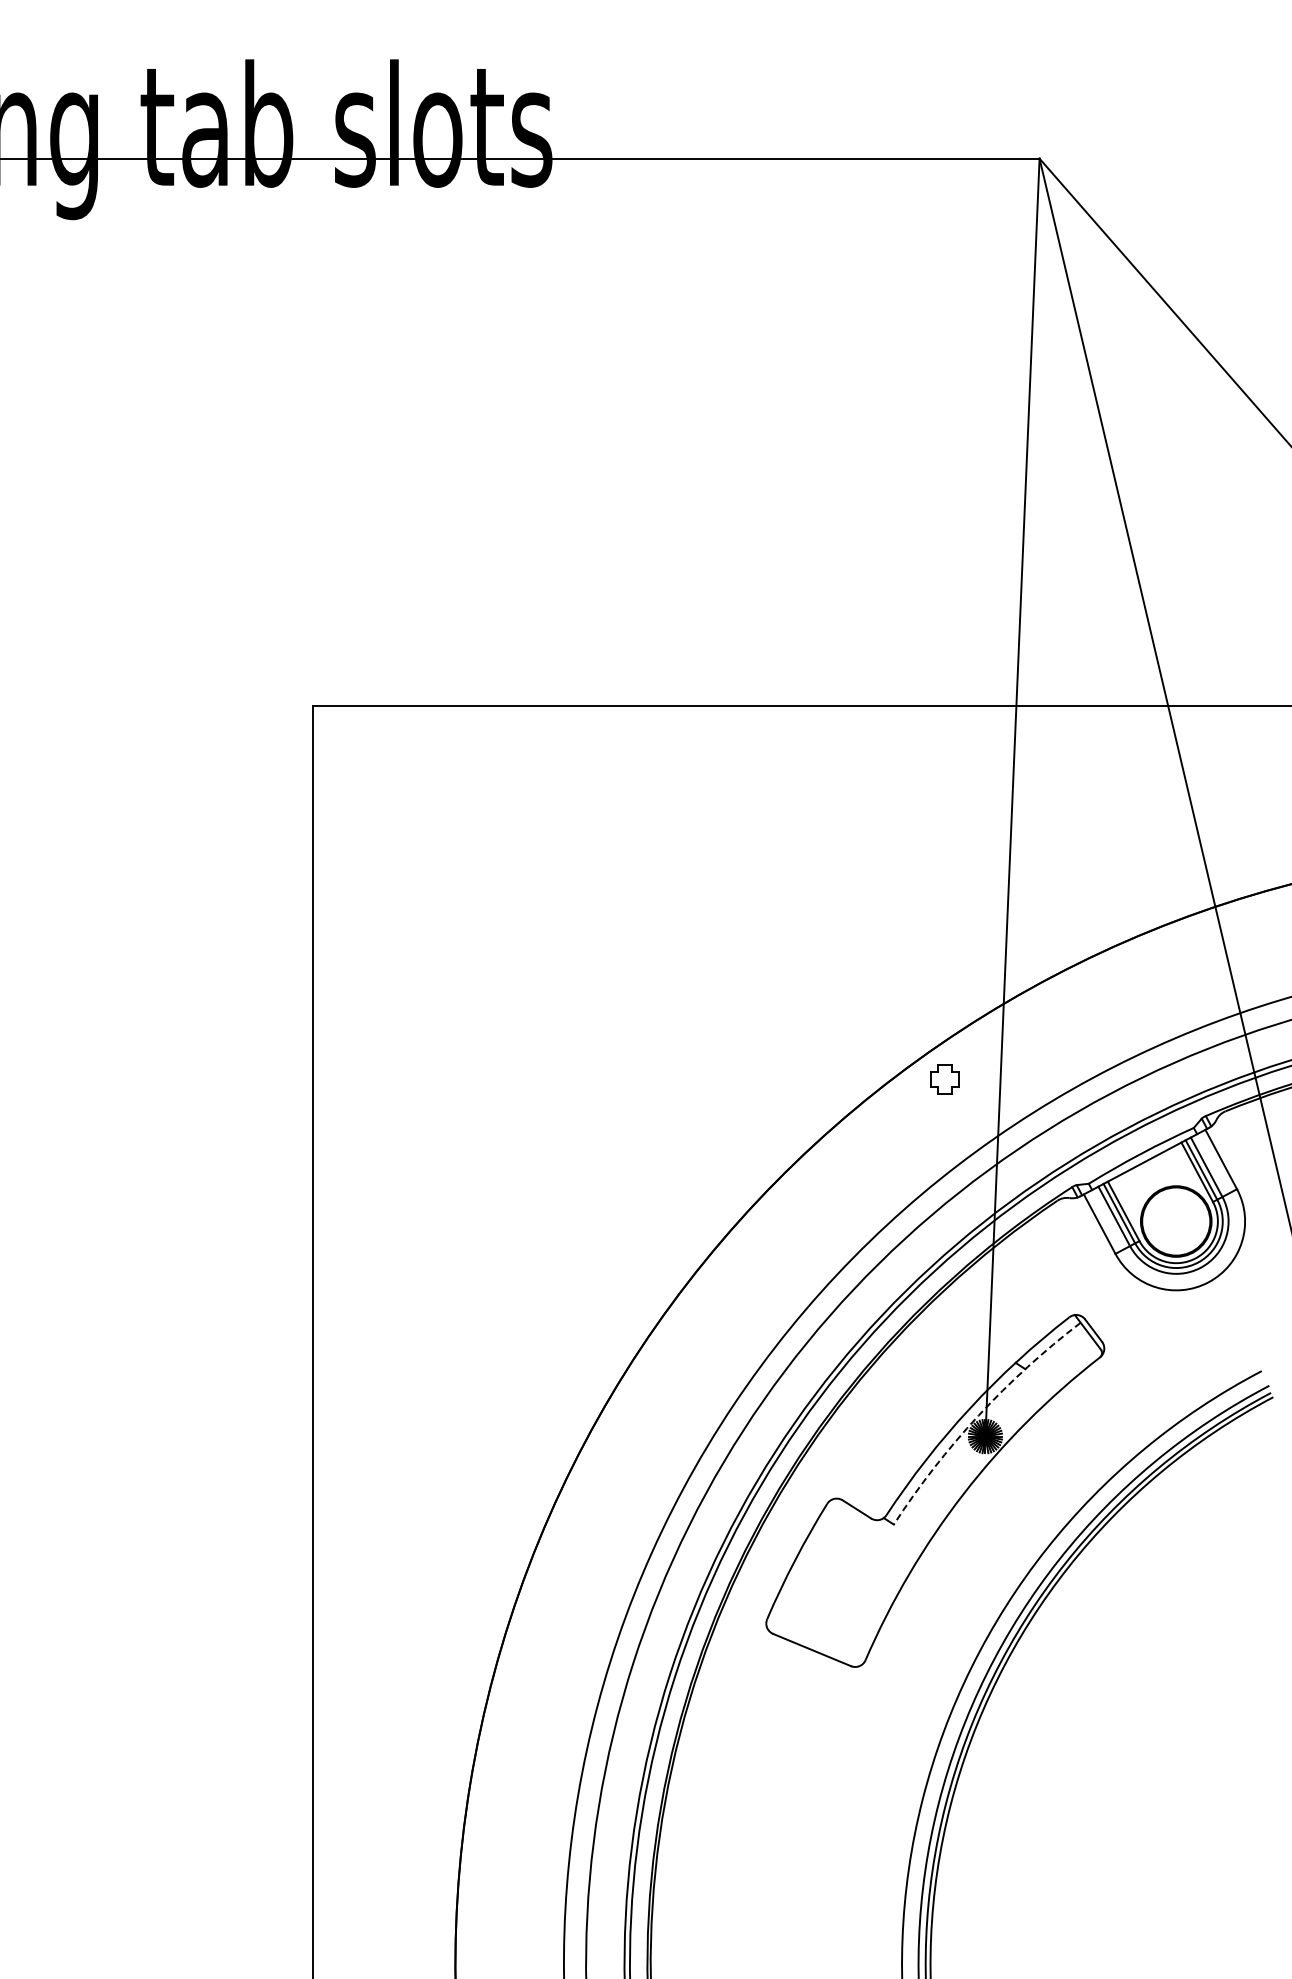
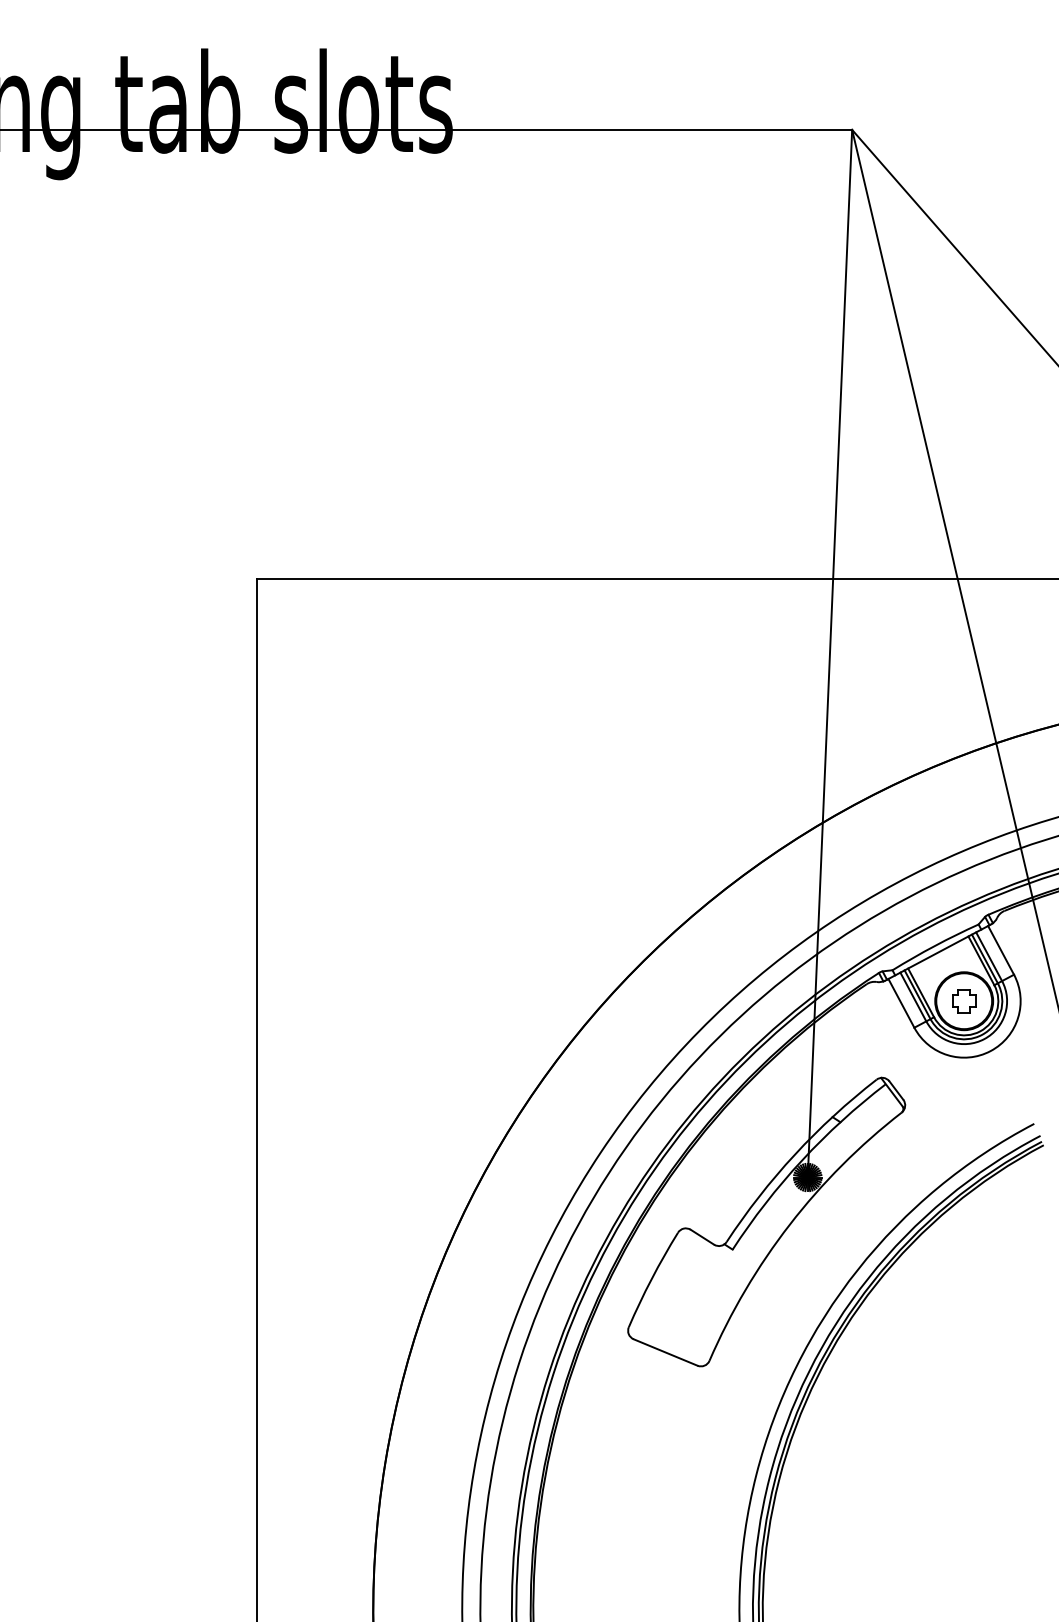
part: (944, 1079) -> (963, 1001), moved
arc: (978, 1415) -> (802, 1160), dashed -> solid

